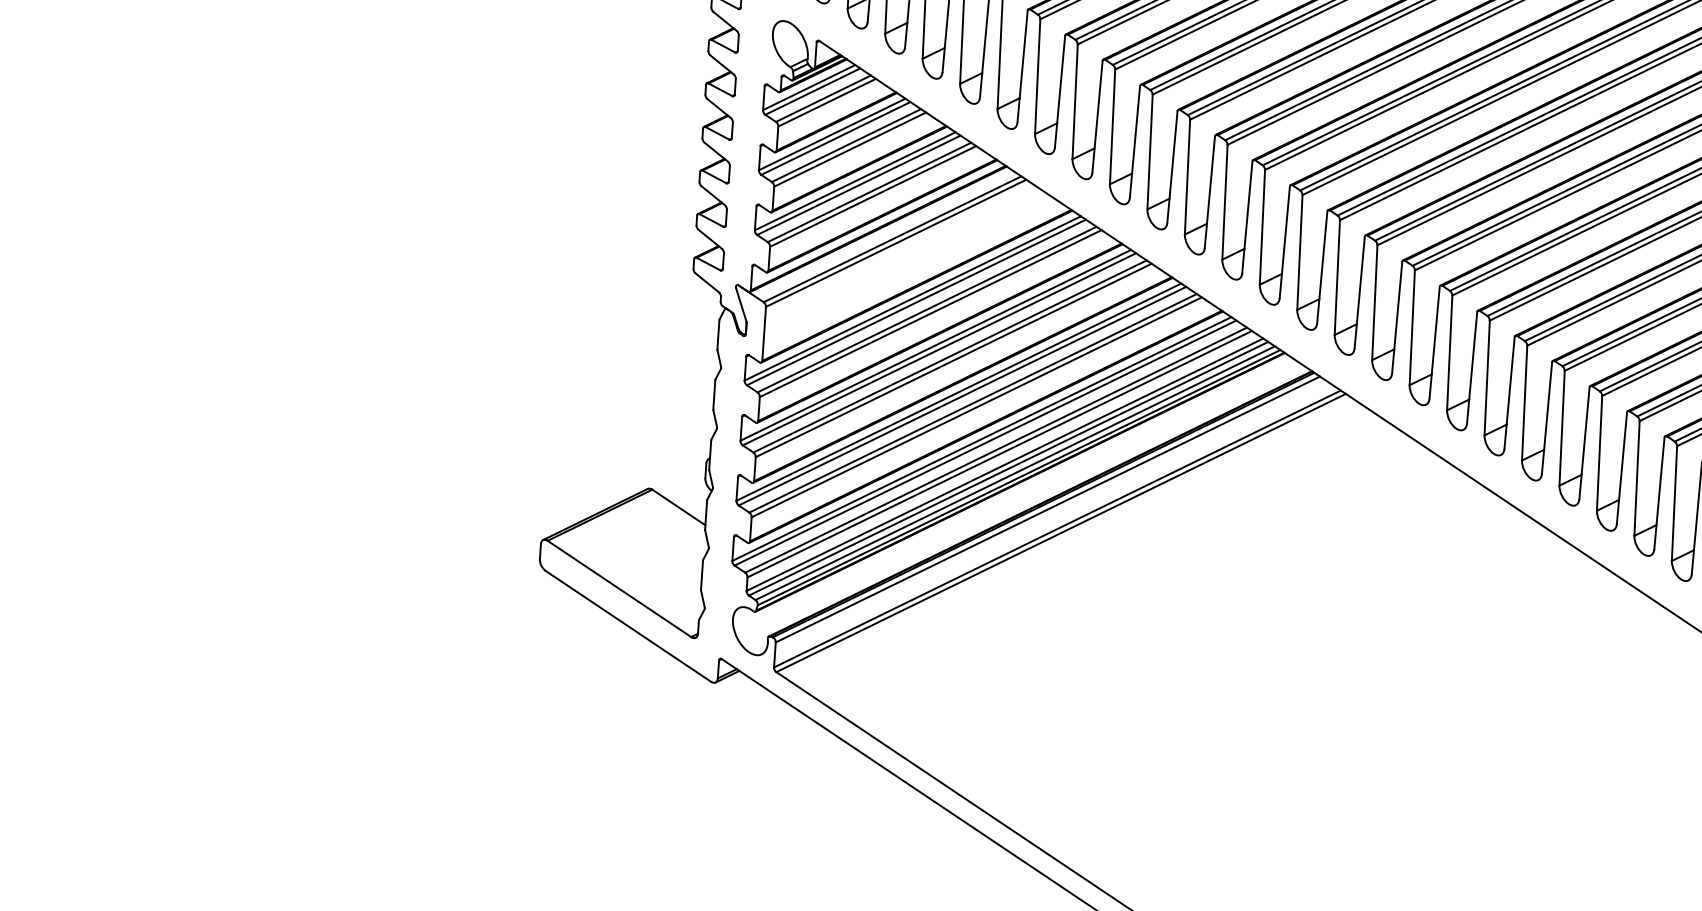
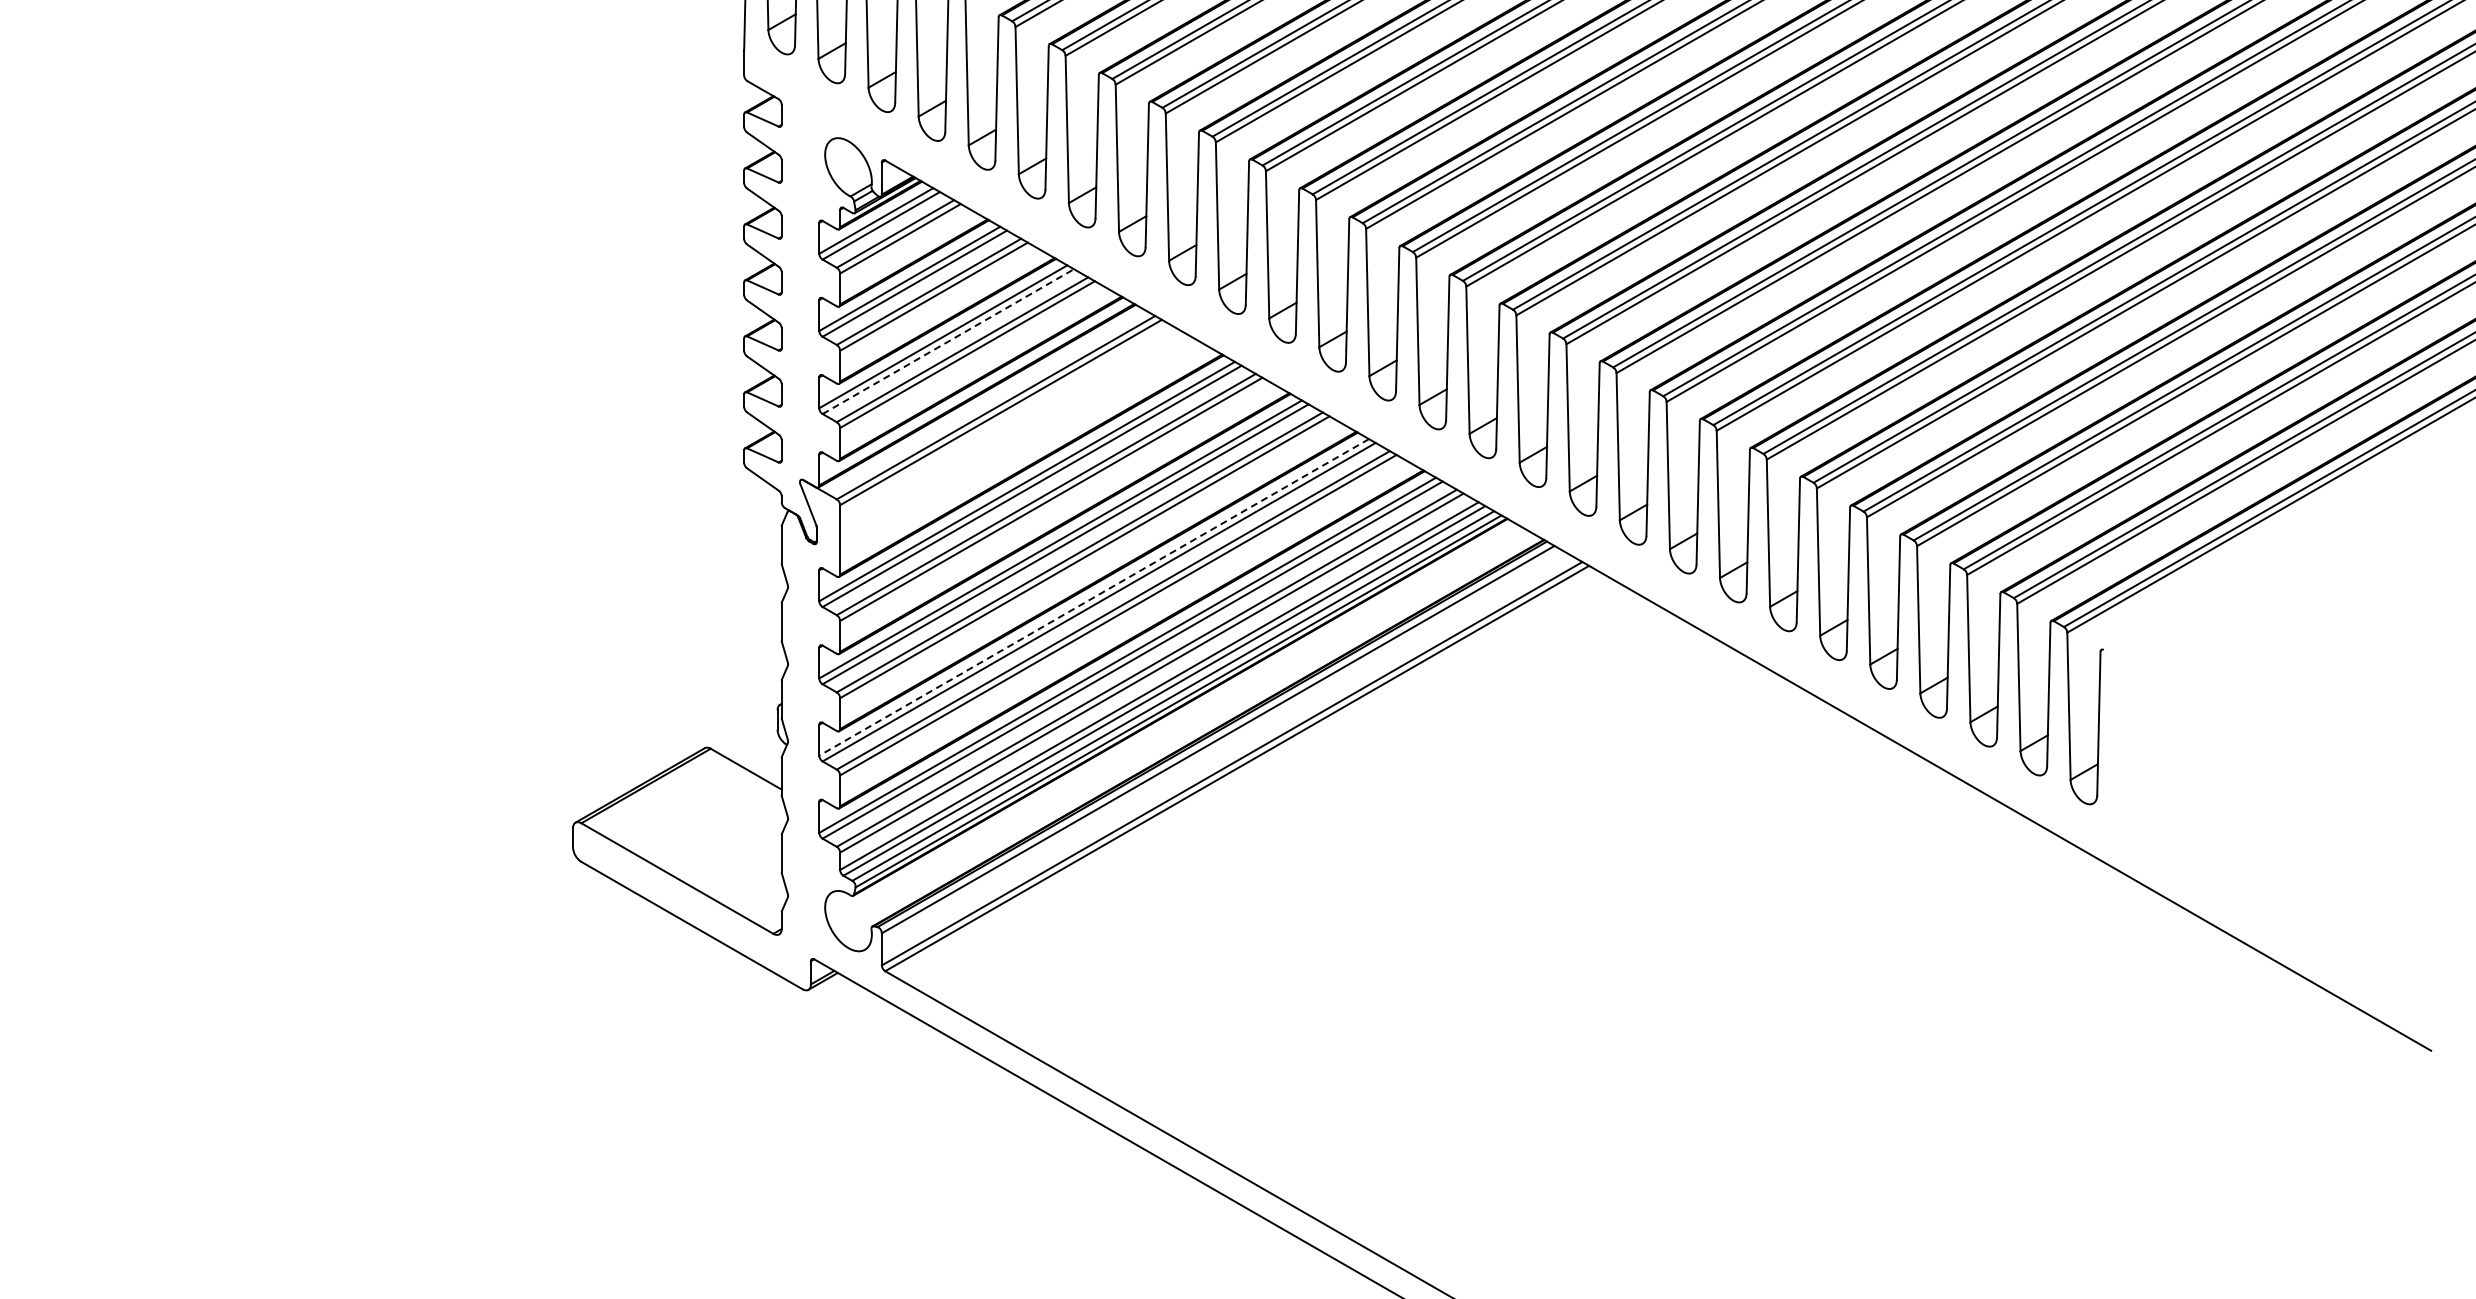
line: (859, 185) -> (948, 341), solid -> dashed
line: (958, 392) -> (1093, 597), solid -> dashed

